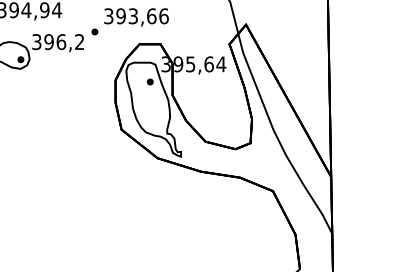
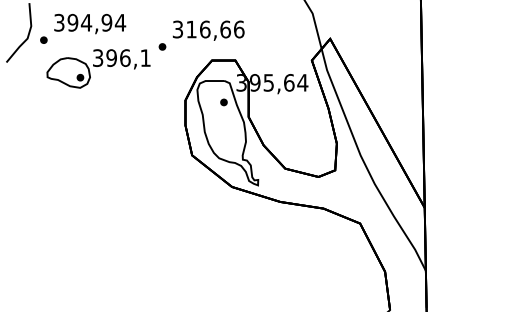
text: (127, 16) -> (198, 29), 393,66 -> 316,66
text: (79, 41) -> (145, 57), 396,2 -> 396,1

